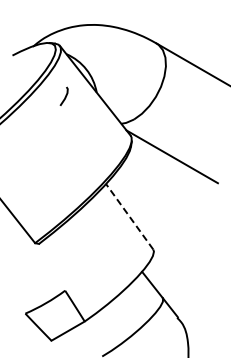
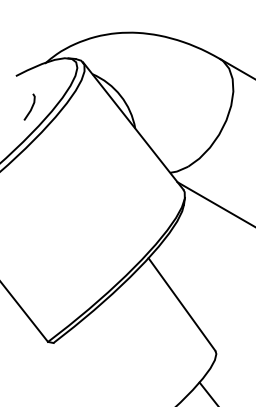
line: (65, 95) -> (31, 105), moved
line: (129, 216) -> (181, 304), dashed -> solid

